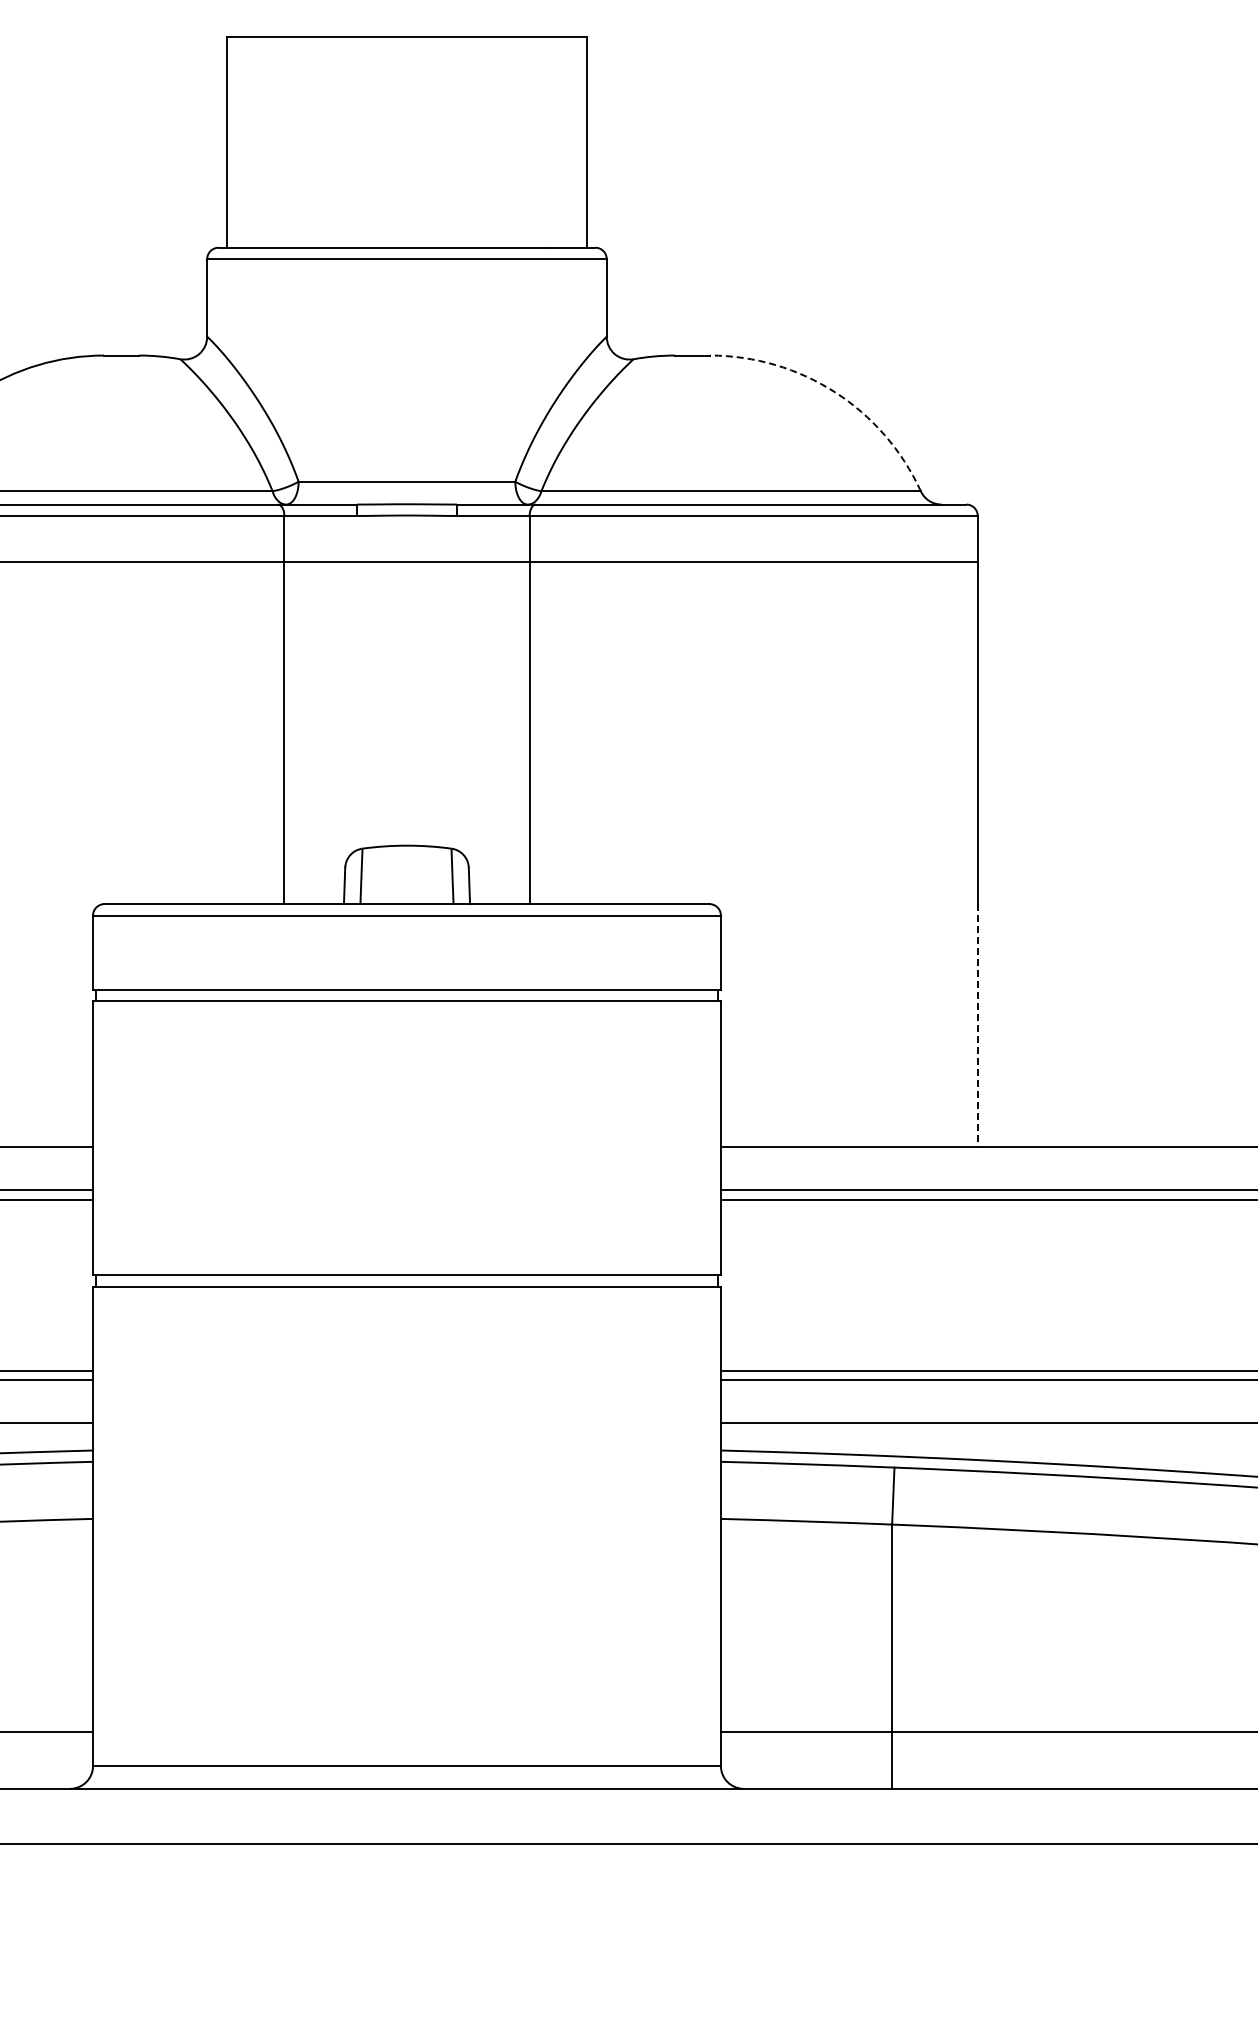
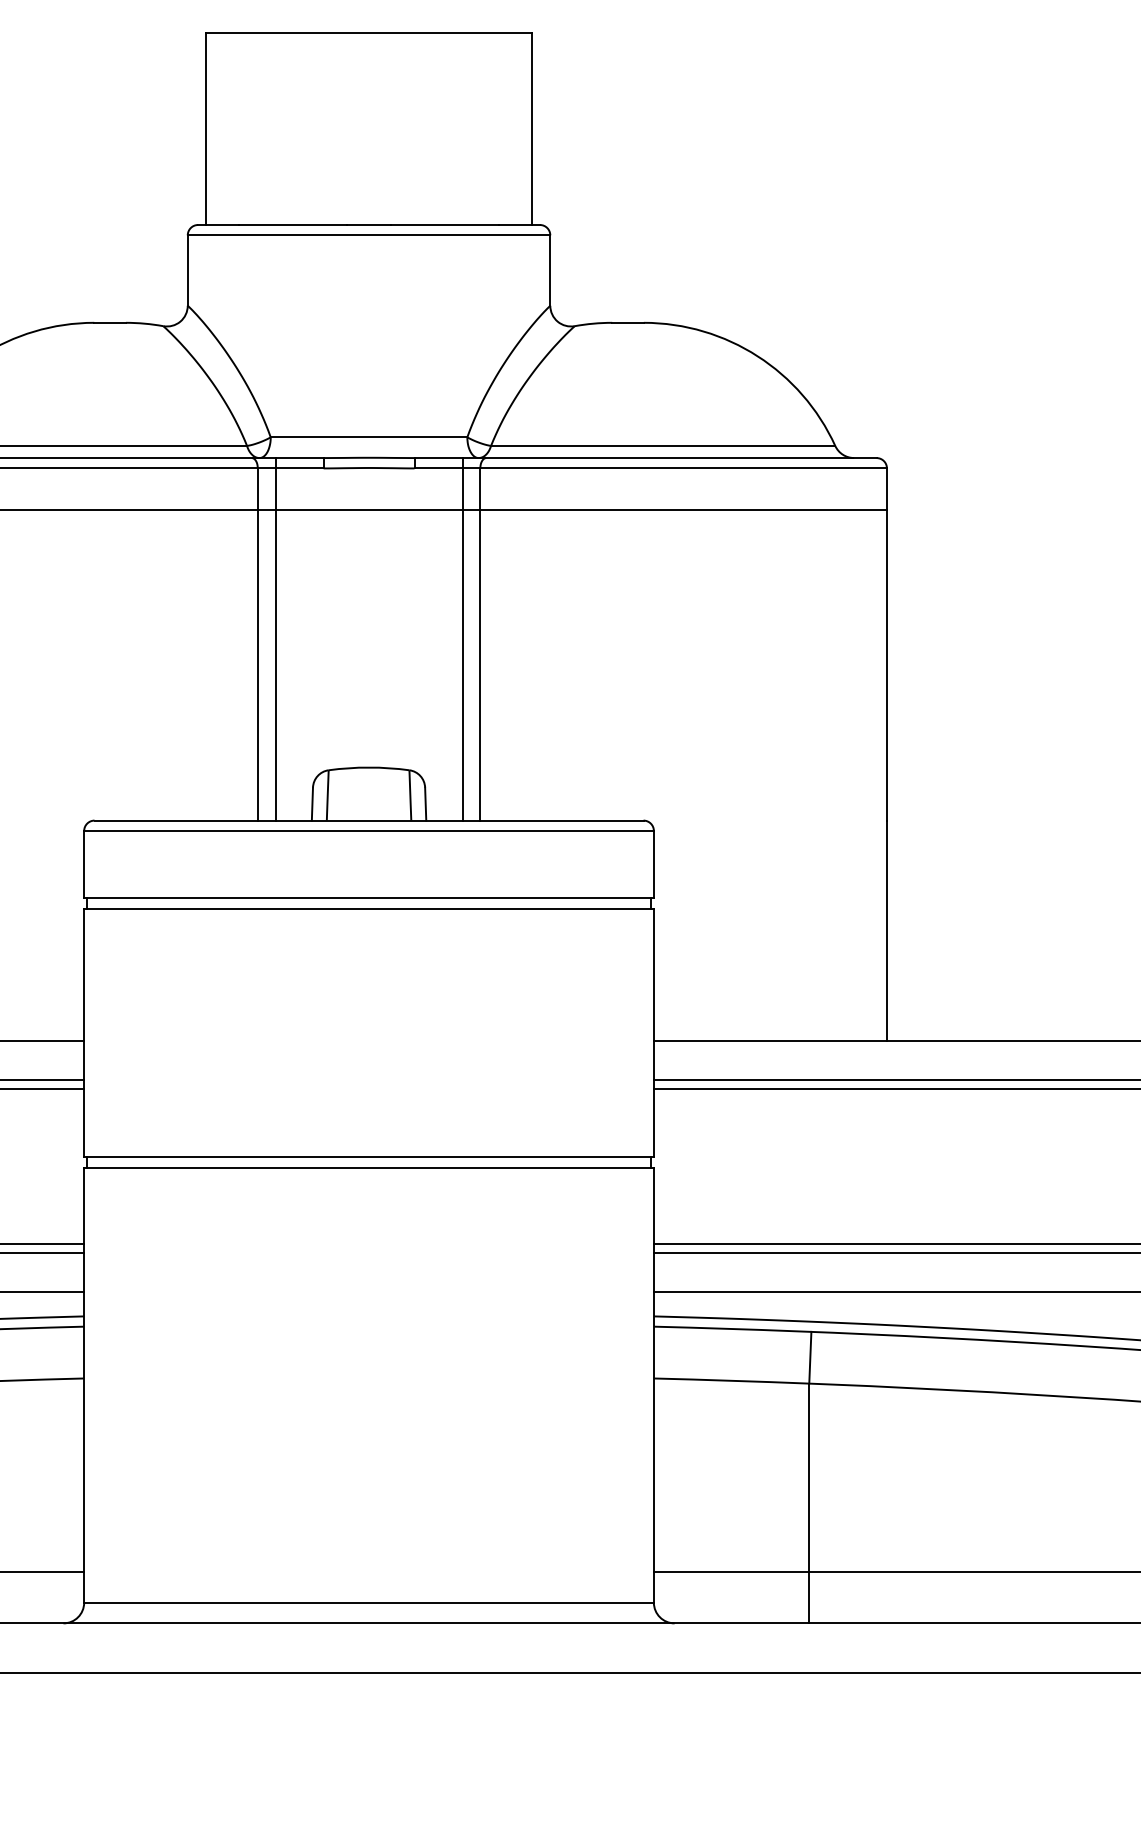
arc: (835, 392) -> (757, 356), dashed -> solid
line: (303, 704) -> (275, 639), added
line: (510, 704) -> (462, 639), added
line: (977, 1025) -> (886, 930), dashed -> solid

